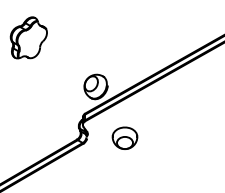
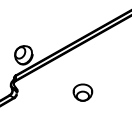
part: (124, 137) -> (82, 92), moved

